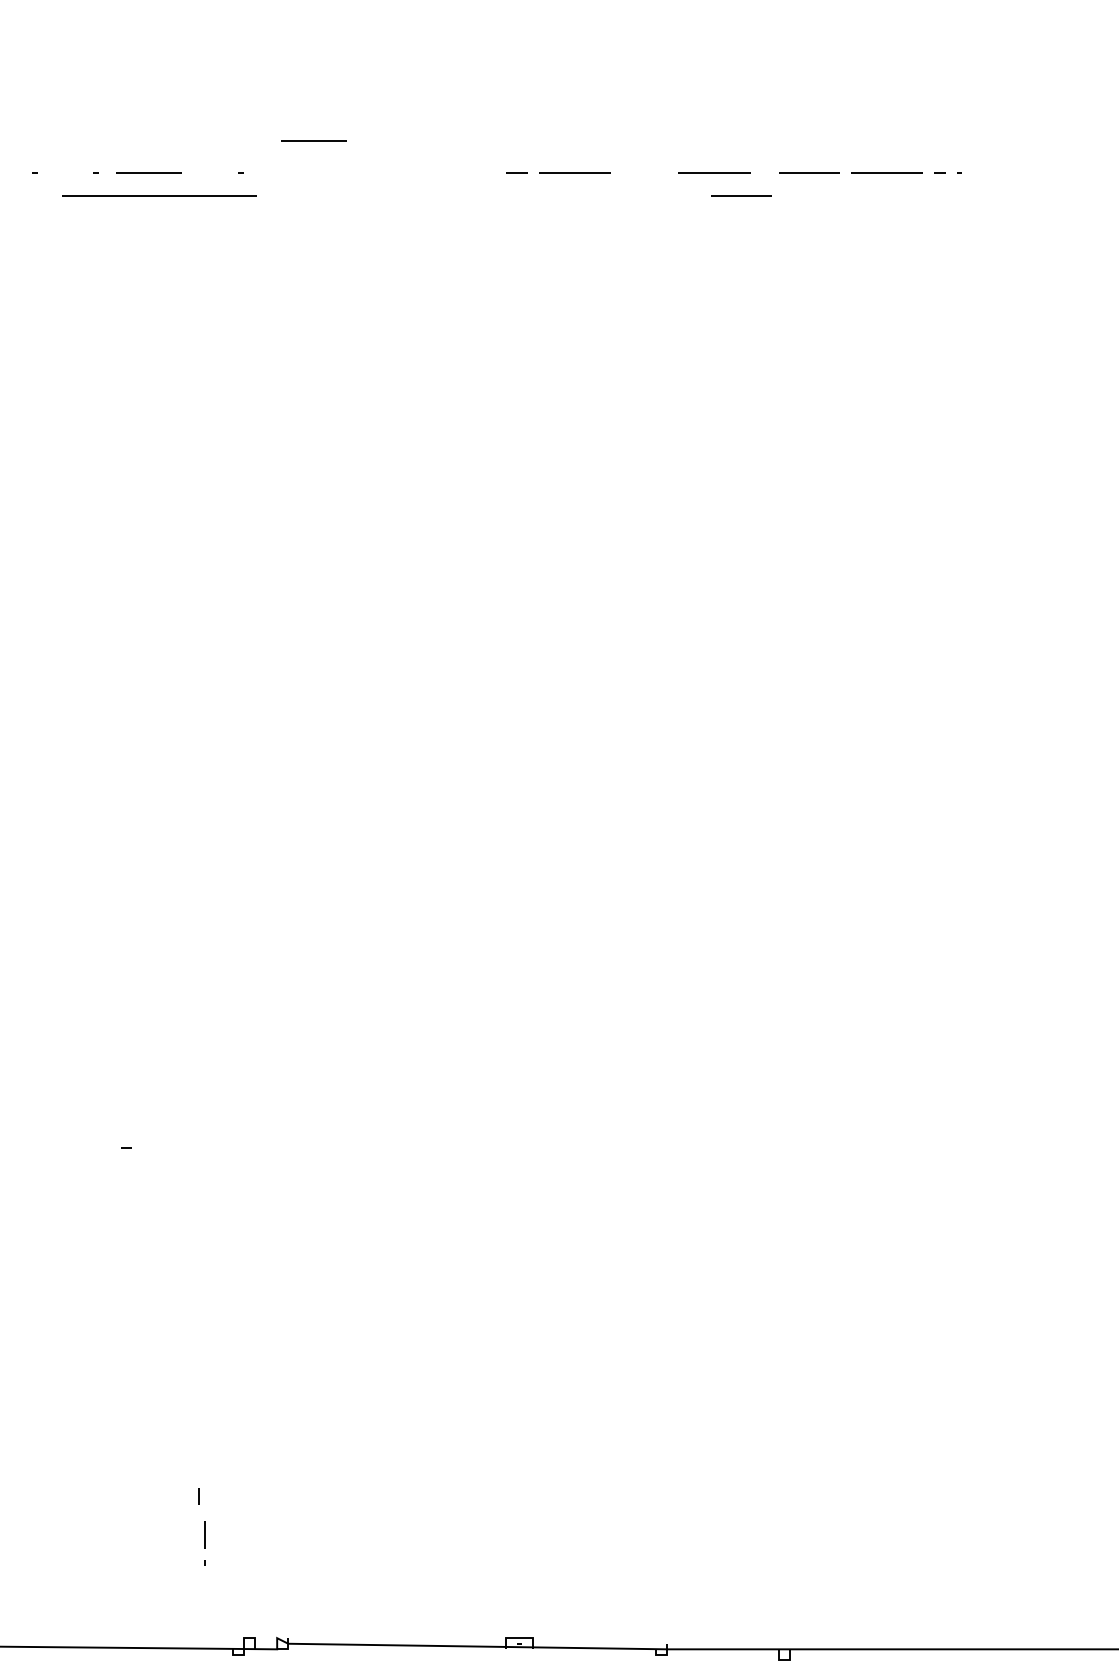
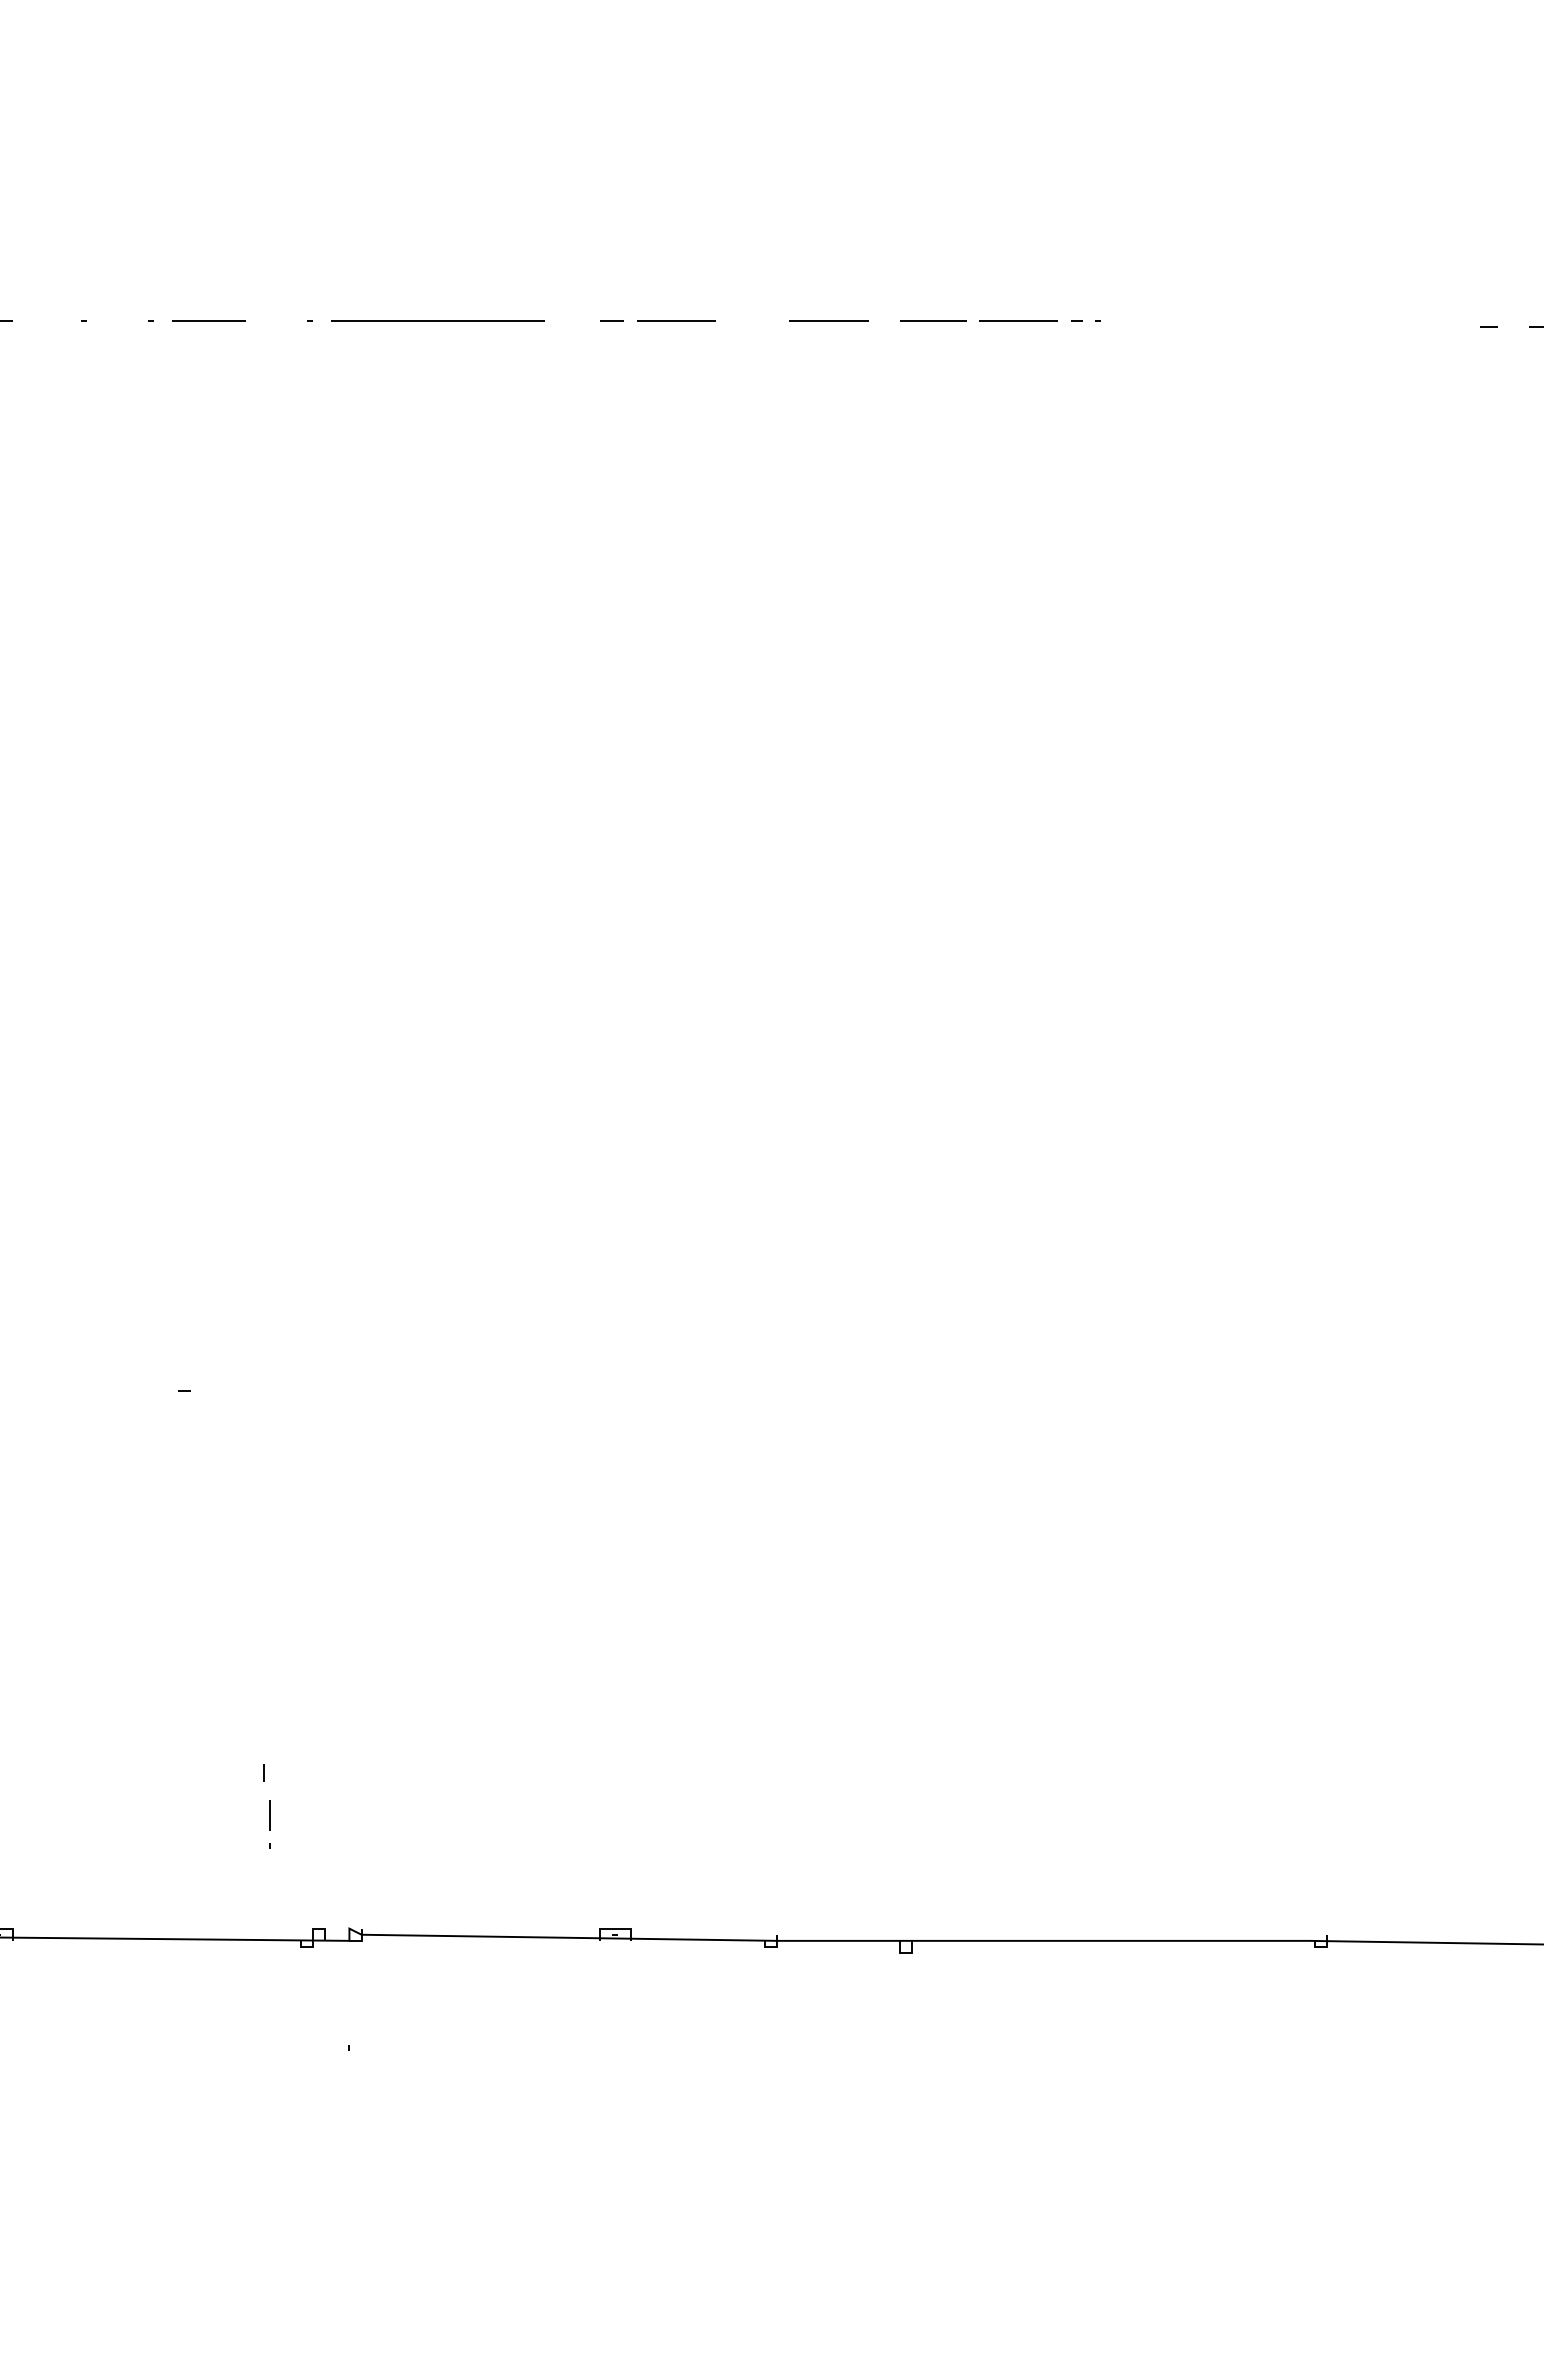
line: (313, 140) -> (389, 285), removed
line: (158, 195) -> (437, 320), moved
line: (742, 195) -> (859, 345), removed

